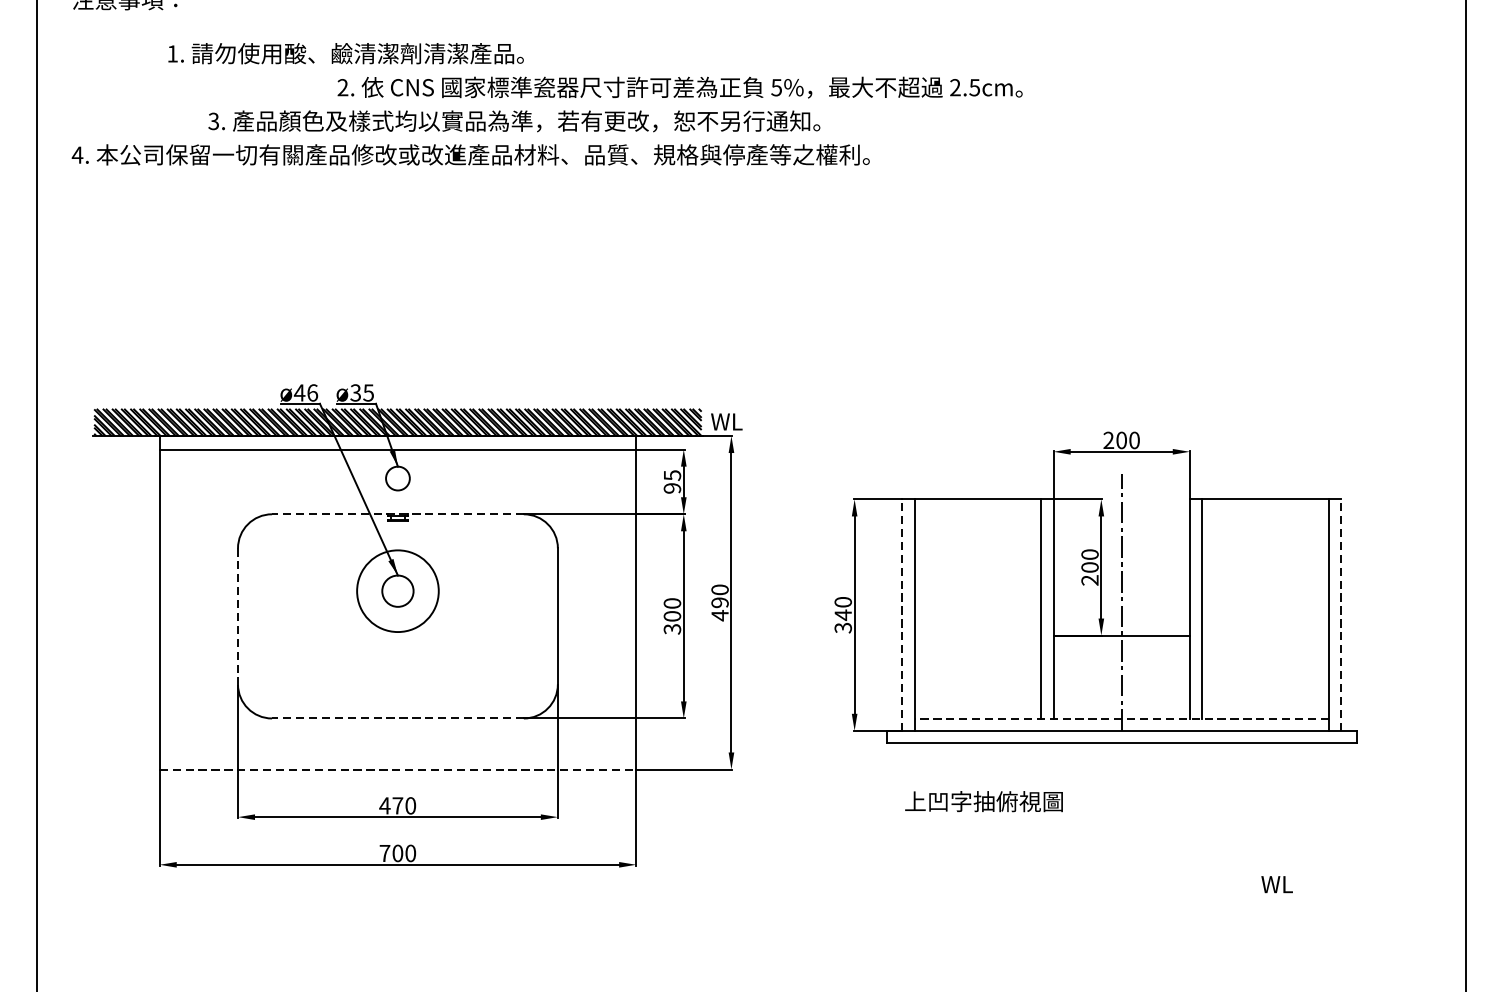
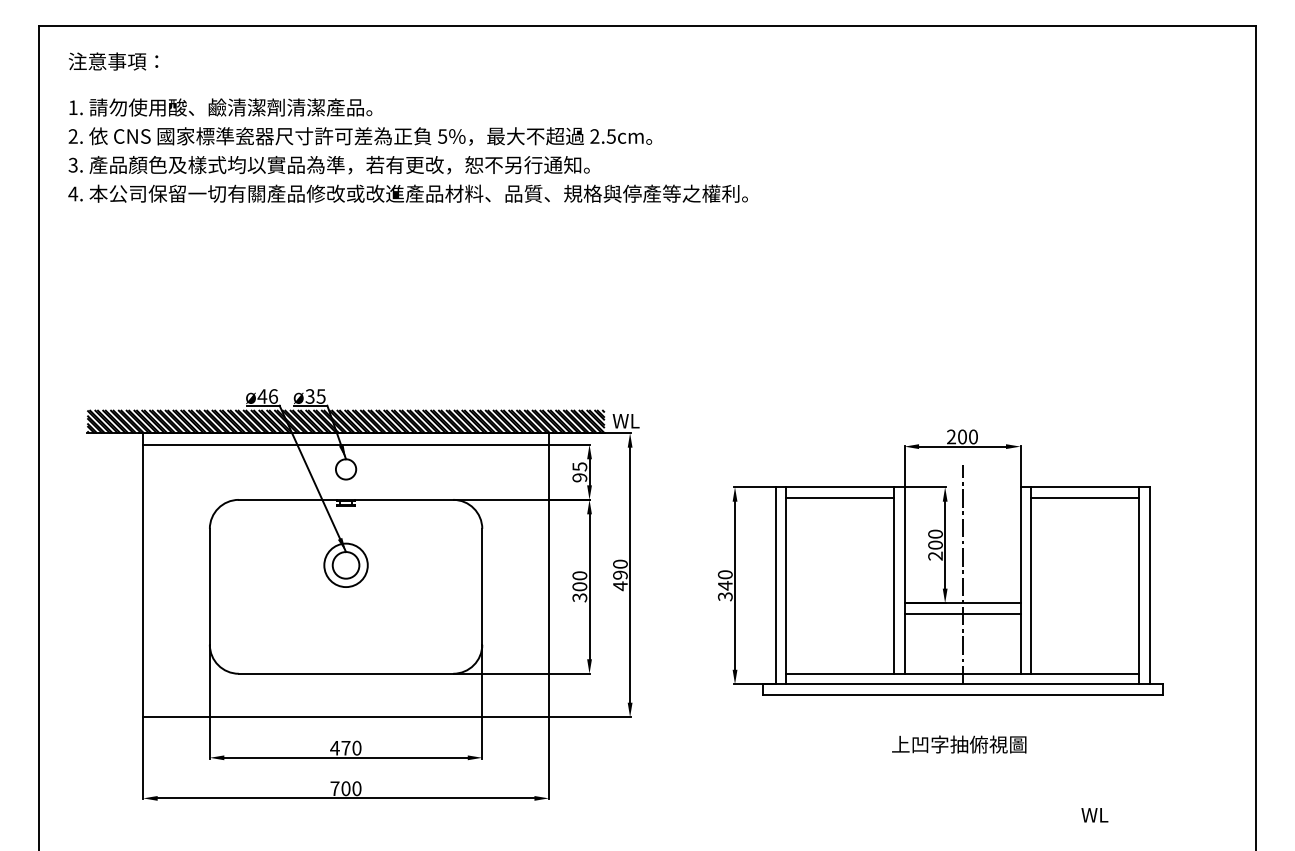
text: (345, 53) -> (220, 107), moved
text: (680, 87) -> (360, 136), moved
text: (513, 121) -> (328, 165), moved
line: (978, 511) -> (840, 497), added
line: (1264, 511) -> (1084, 497), added
line: (397, 513) -> (345, 499), dashed -> solid
circle: (397, 591) -> (345, 565), size x0.62
line: (902, 614) -> (775, 585), dashed -> solid
line: (1341, 614) -> (1149, 585), dashed -> solid
line: (237, 616) -> (209, 586), dashed -> solid
line: (1121, 647) -> (962, 613), added
line: (397, 718) -> (345, 673), dashed -> solid
line: (1121, 718) -> (962, 673), dashed -> solid
line: (398, 769) -> (346, 717), dashed -> solid
text: (984, 801) -> (959, 744), moved

